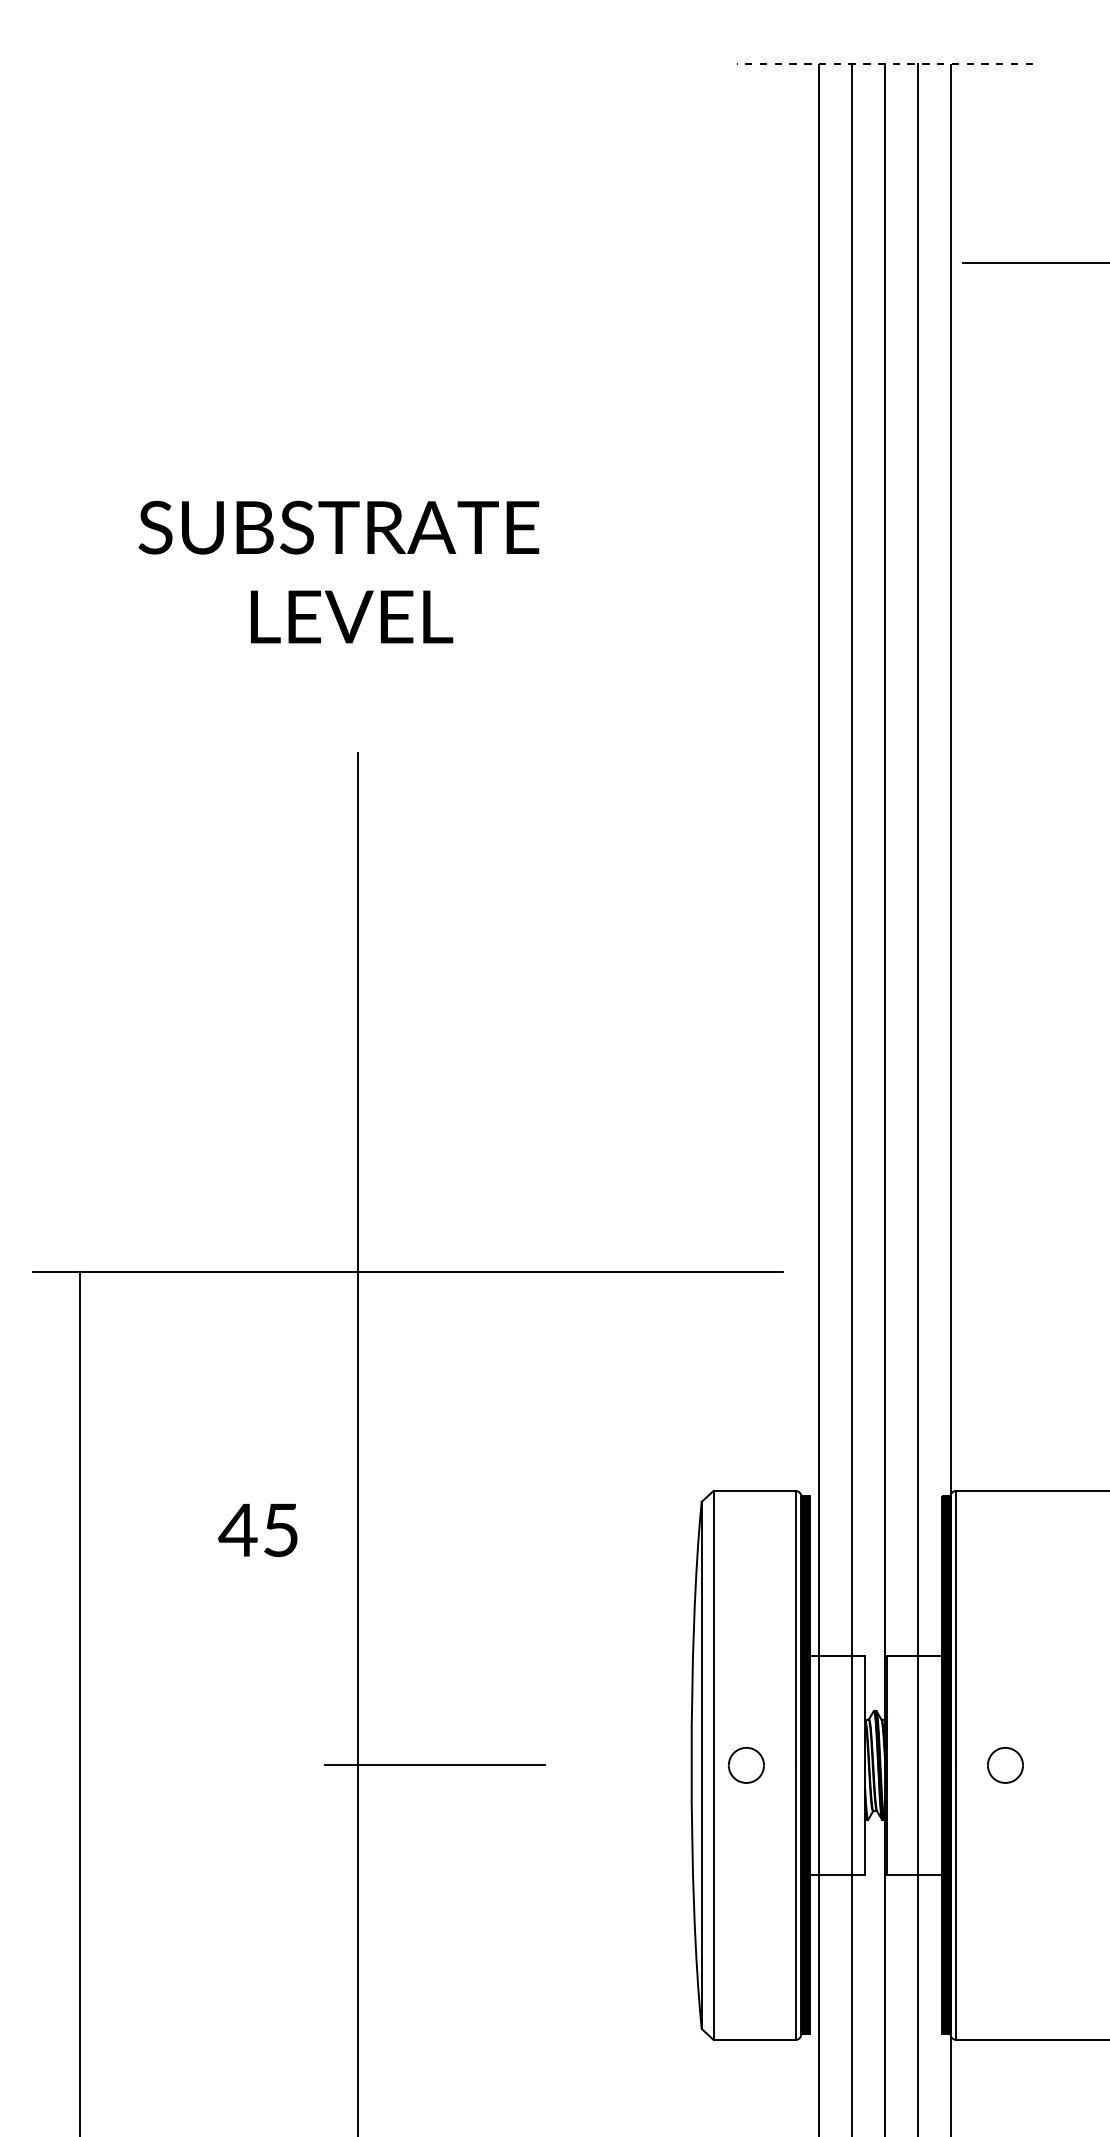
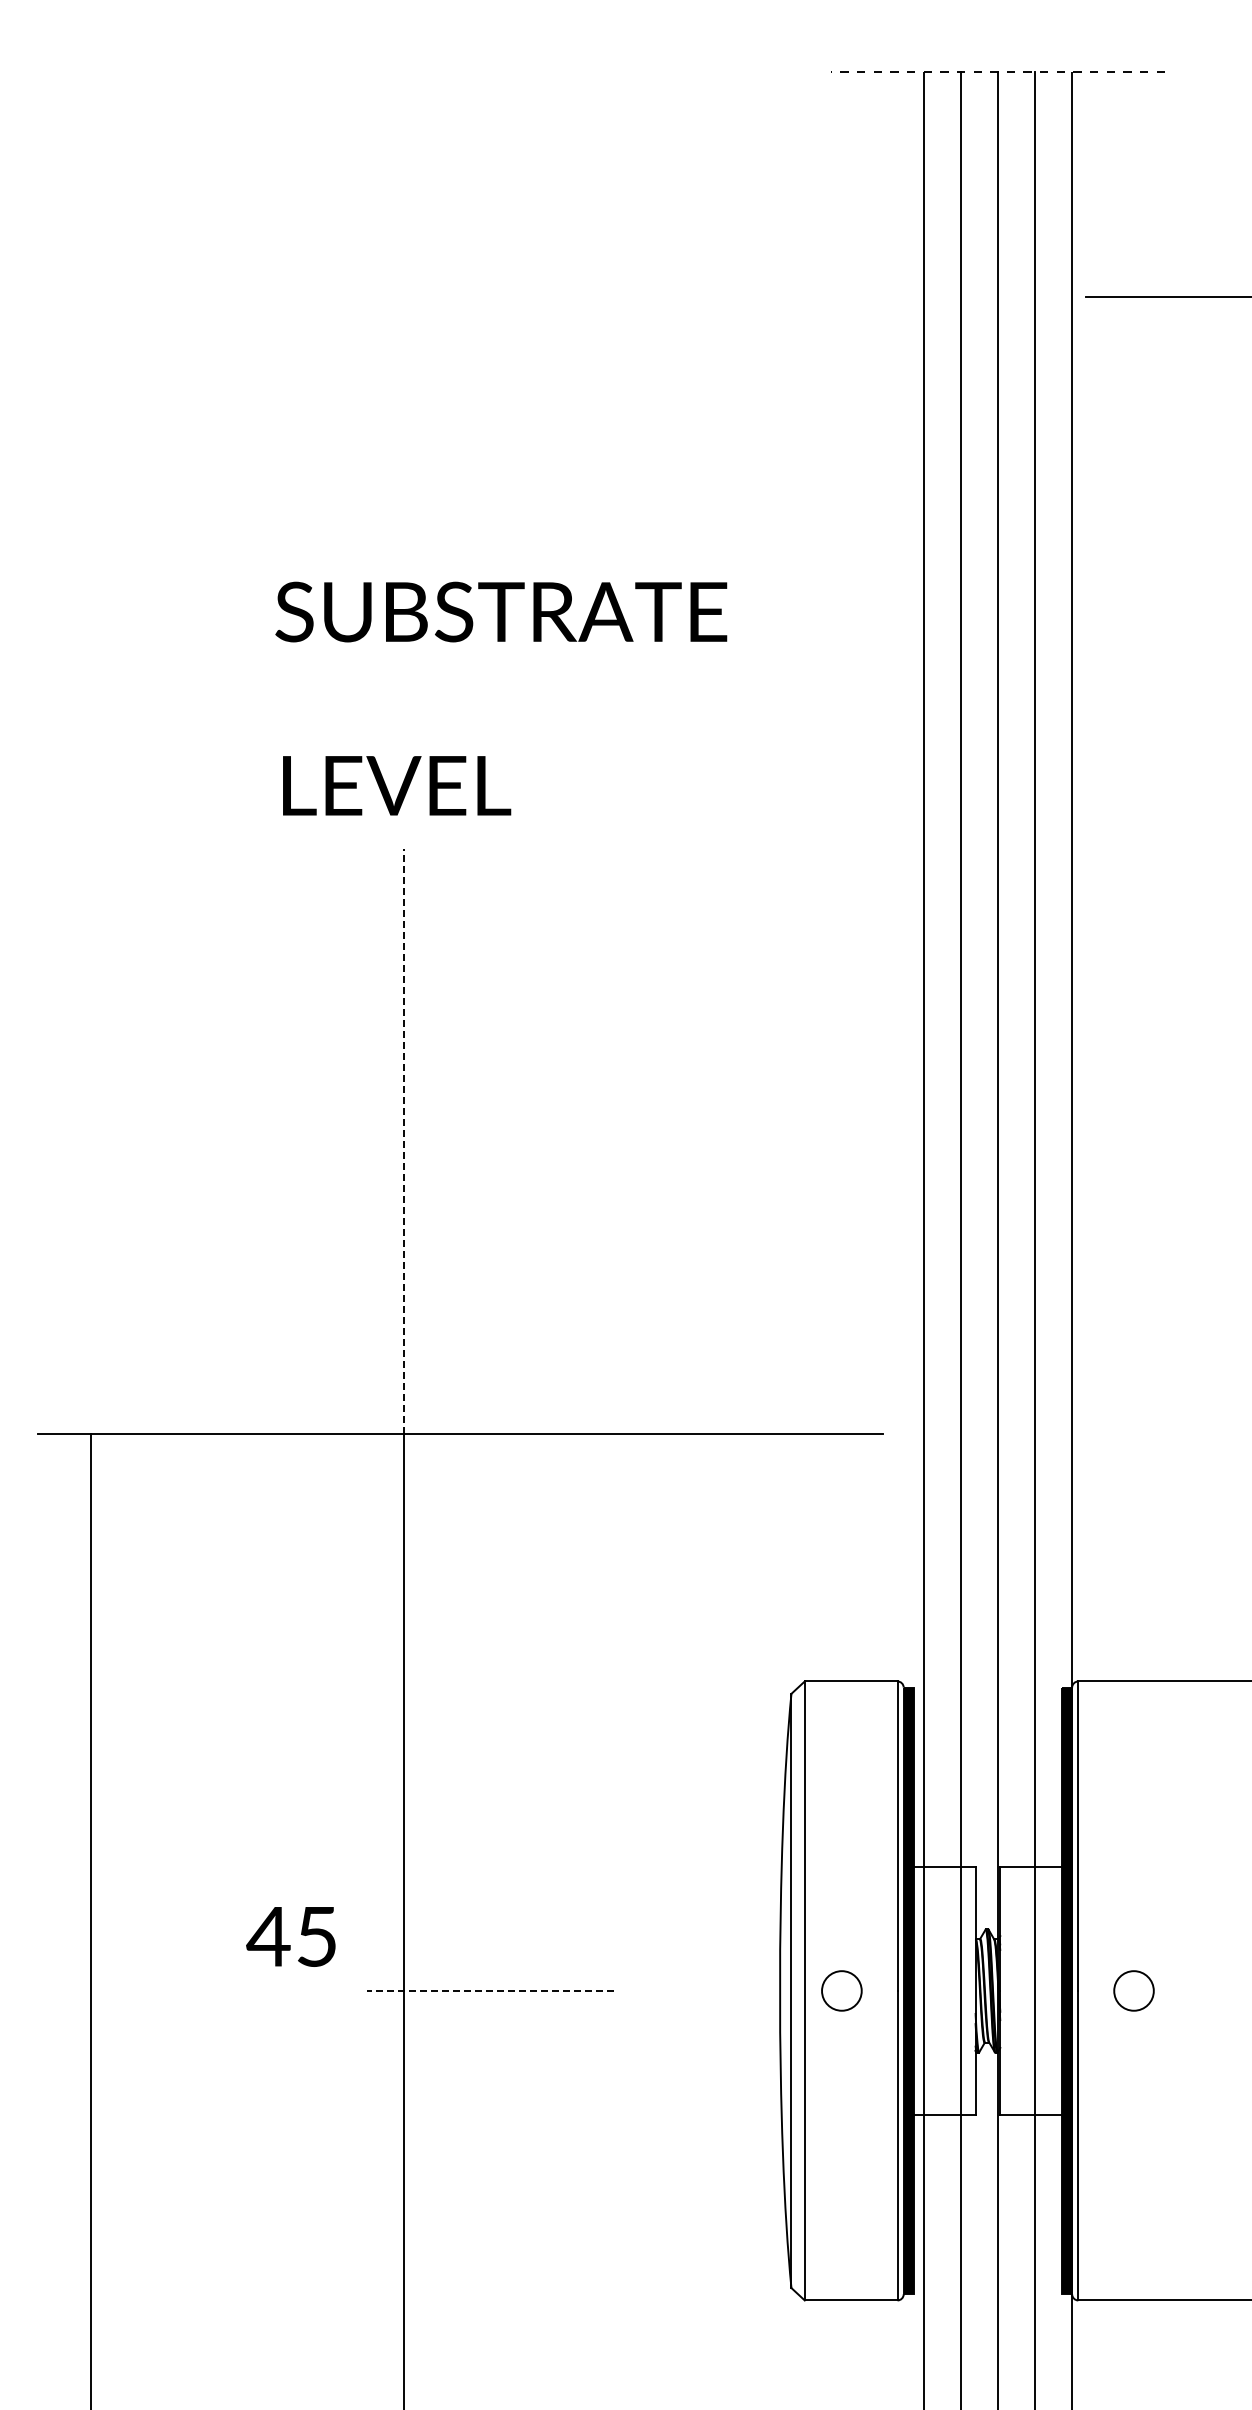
text: (339, 527) -> (501, 611), moved
text: (352, 616) -> (397, 785), moved
line: (357, 1011) -> (403, 1140), solid -> dashed
text: (257, 1530) -> (290, 1936), moved
line: (434, 1765) -> (490, 1991), solid -> dashed

